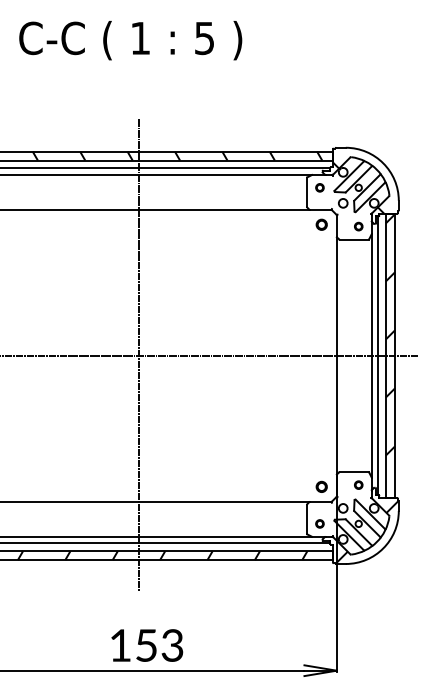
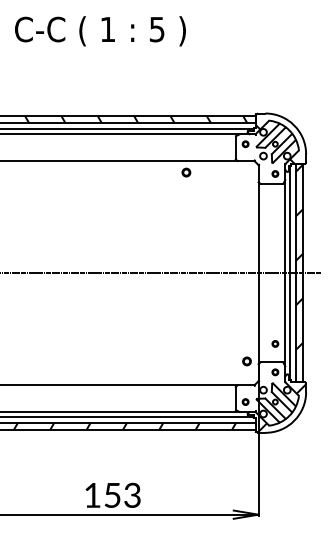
part: (321, 224) -> (186, 172), moved
line: (138, 355) -> (106, 272), removed
part: (358, 447) -> (275, 343), added
part: (321, 486) -> (246, 361), moved

